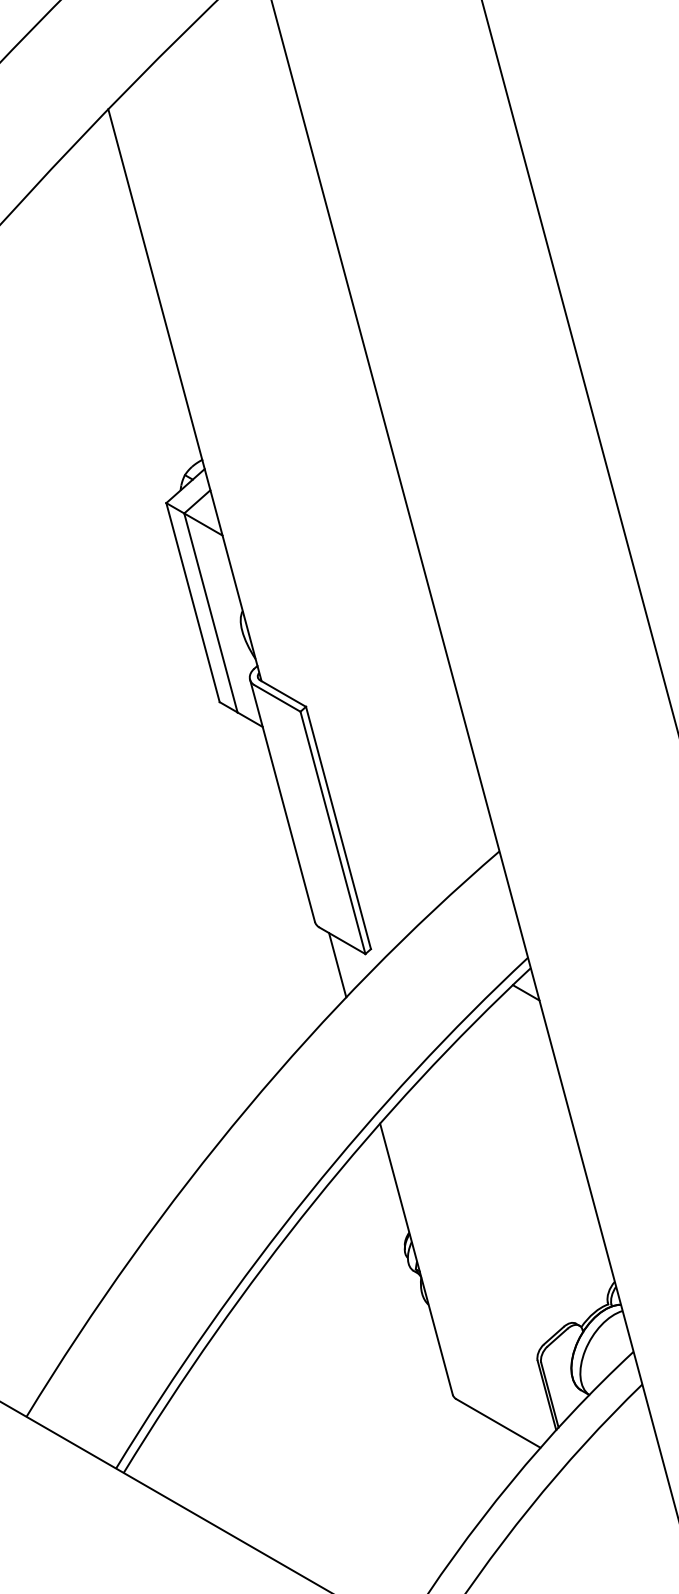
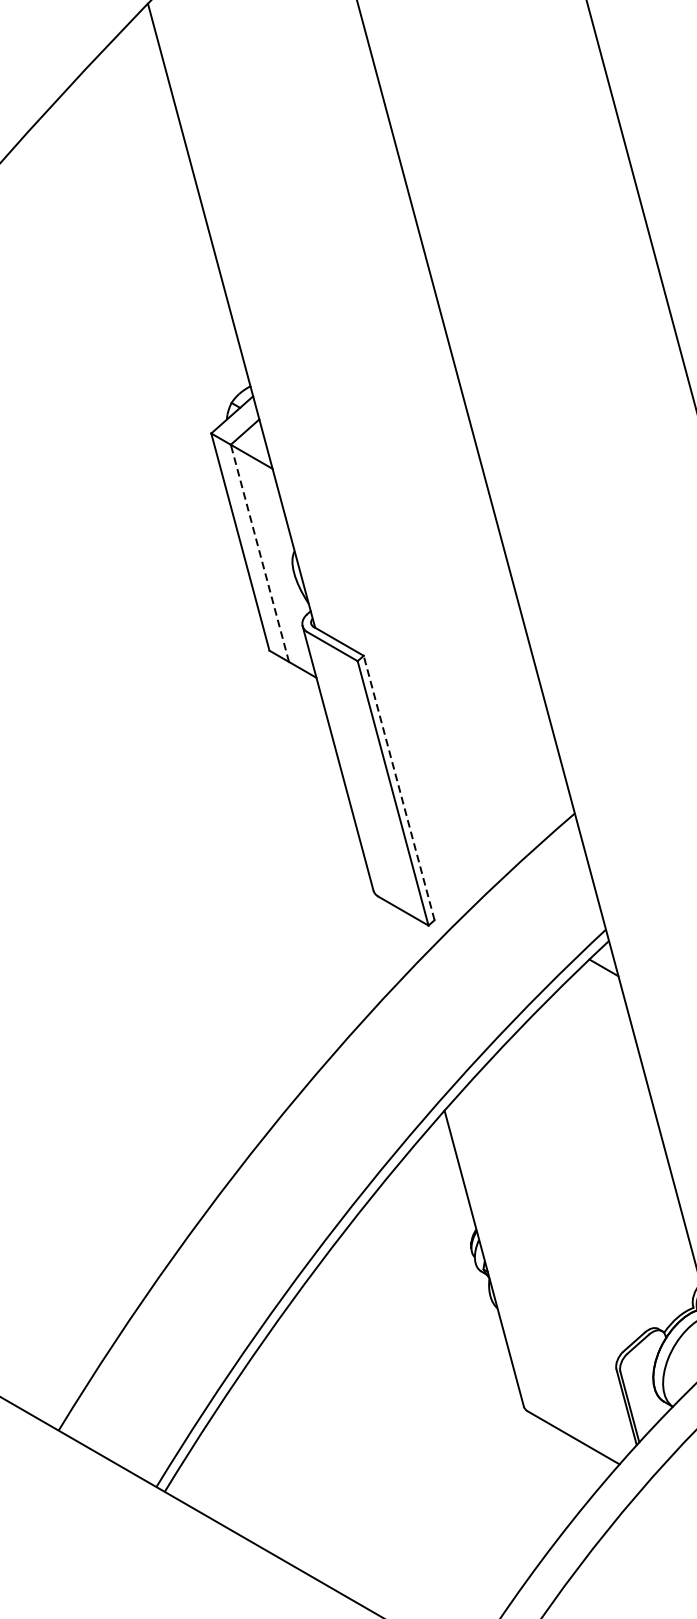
line: (210, 612) -> (259, 552), solid -> dashed
line: (338, 827) -> (399, 787), solid -> dashed
line: (337, 965) -> (398, 938), removed

